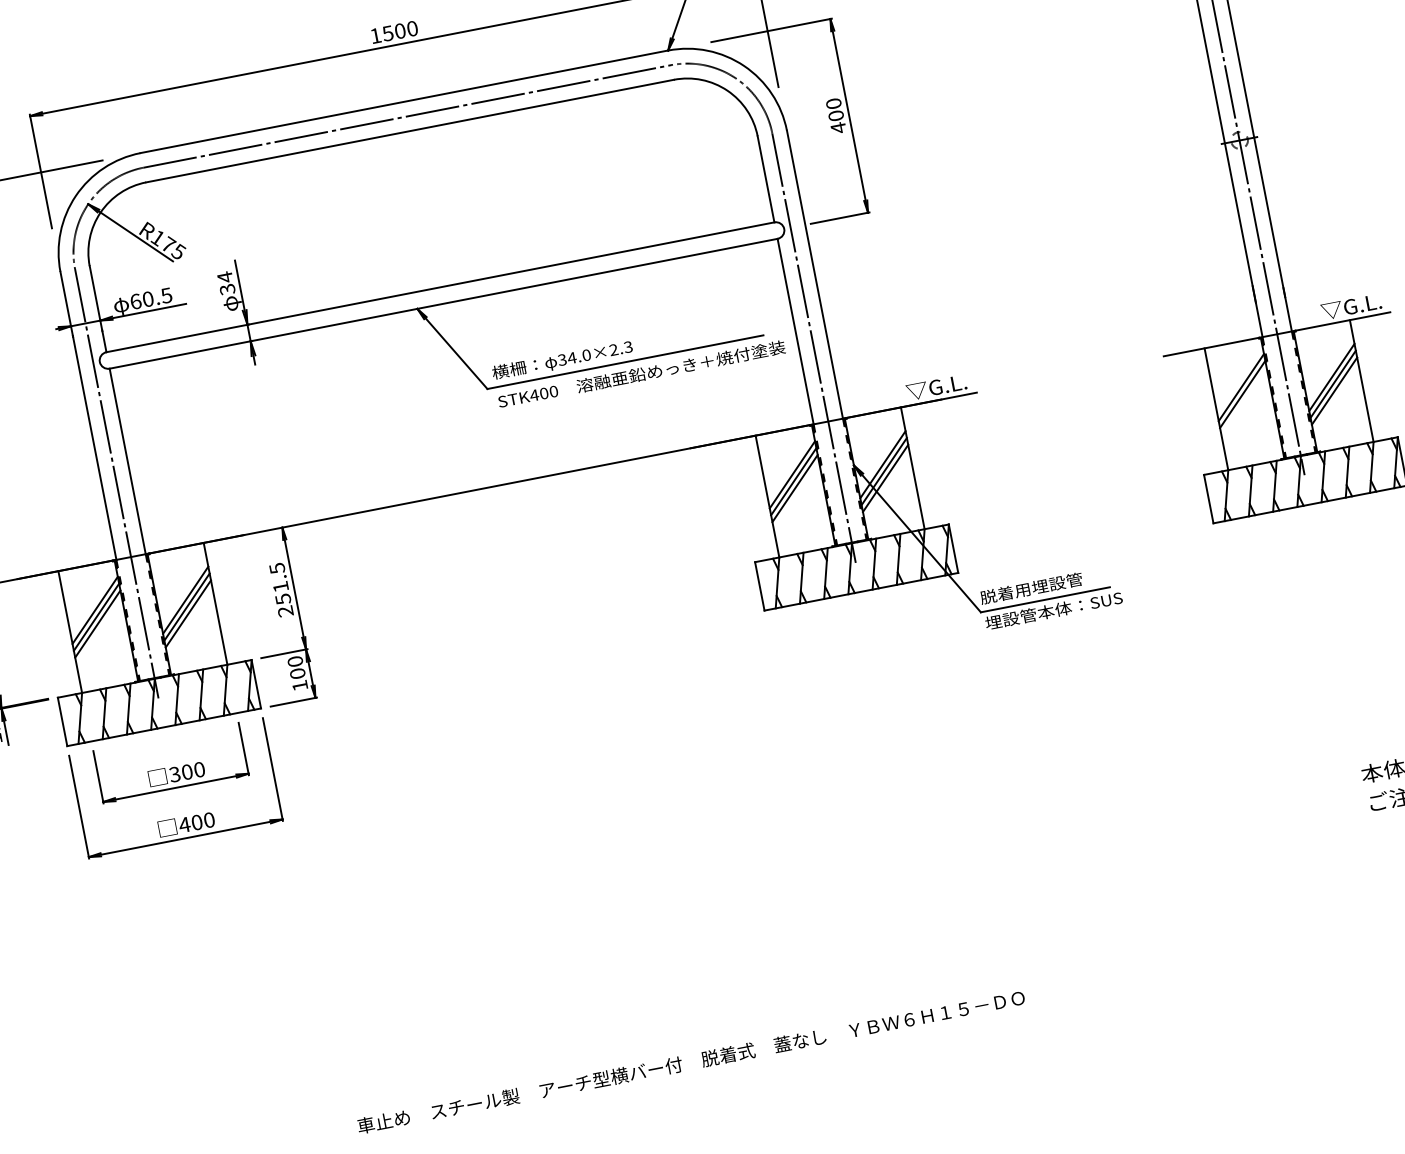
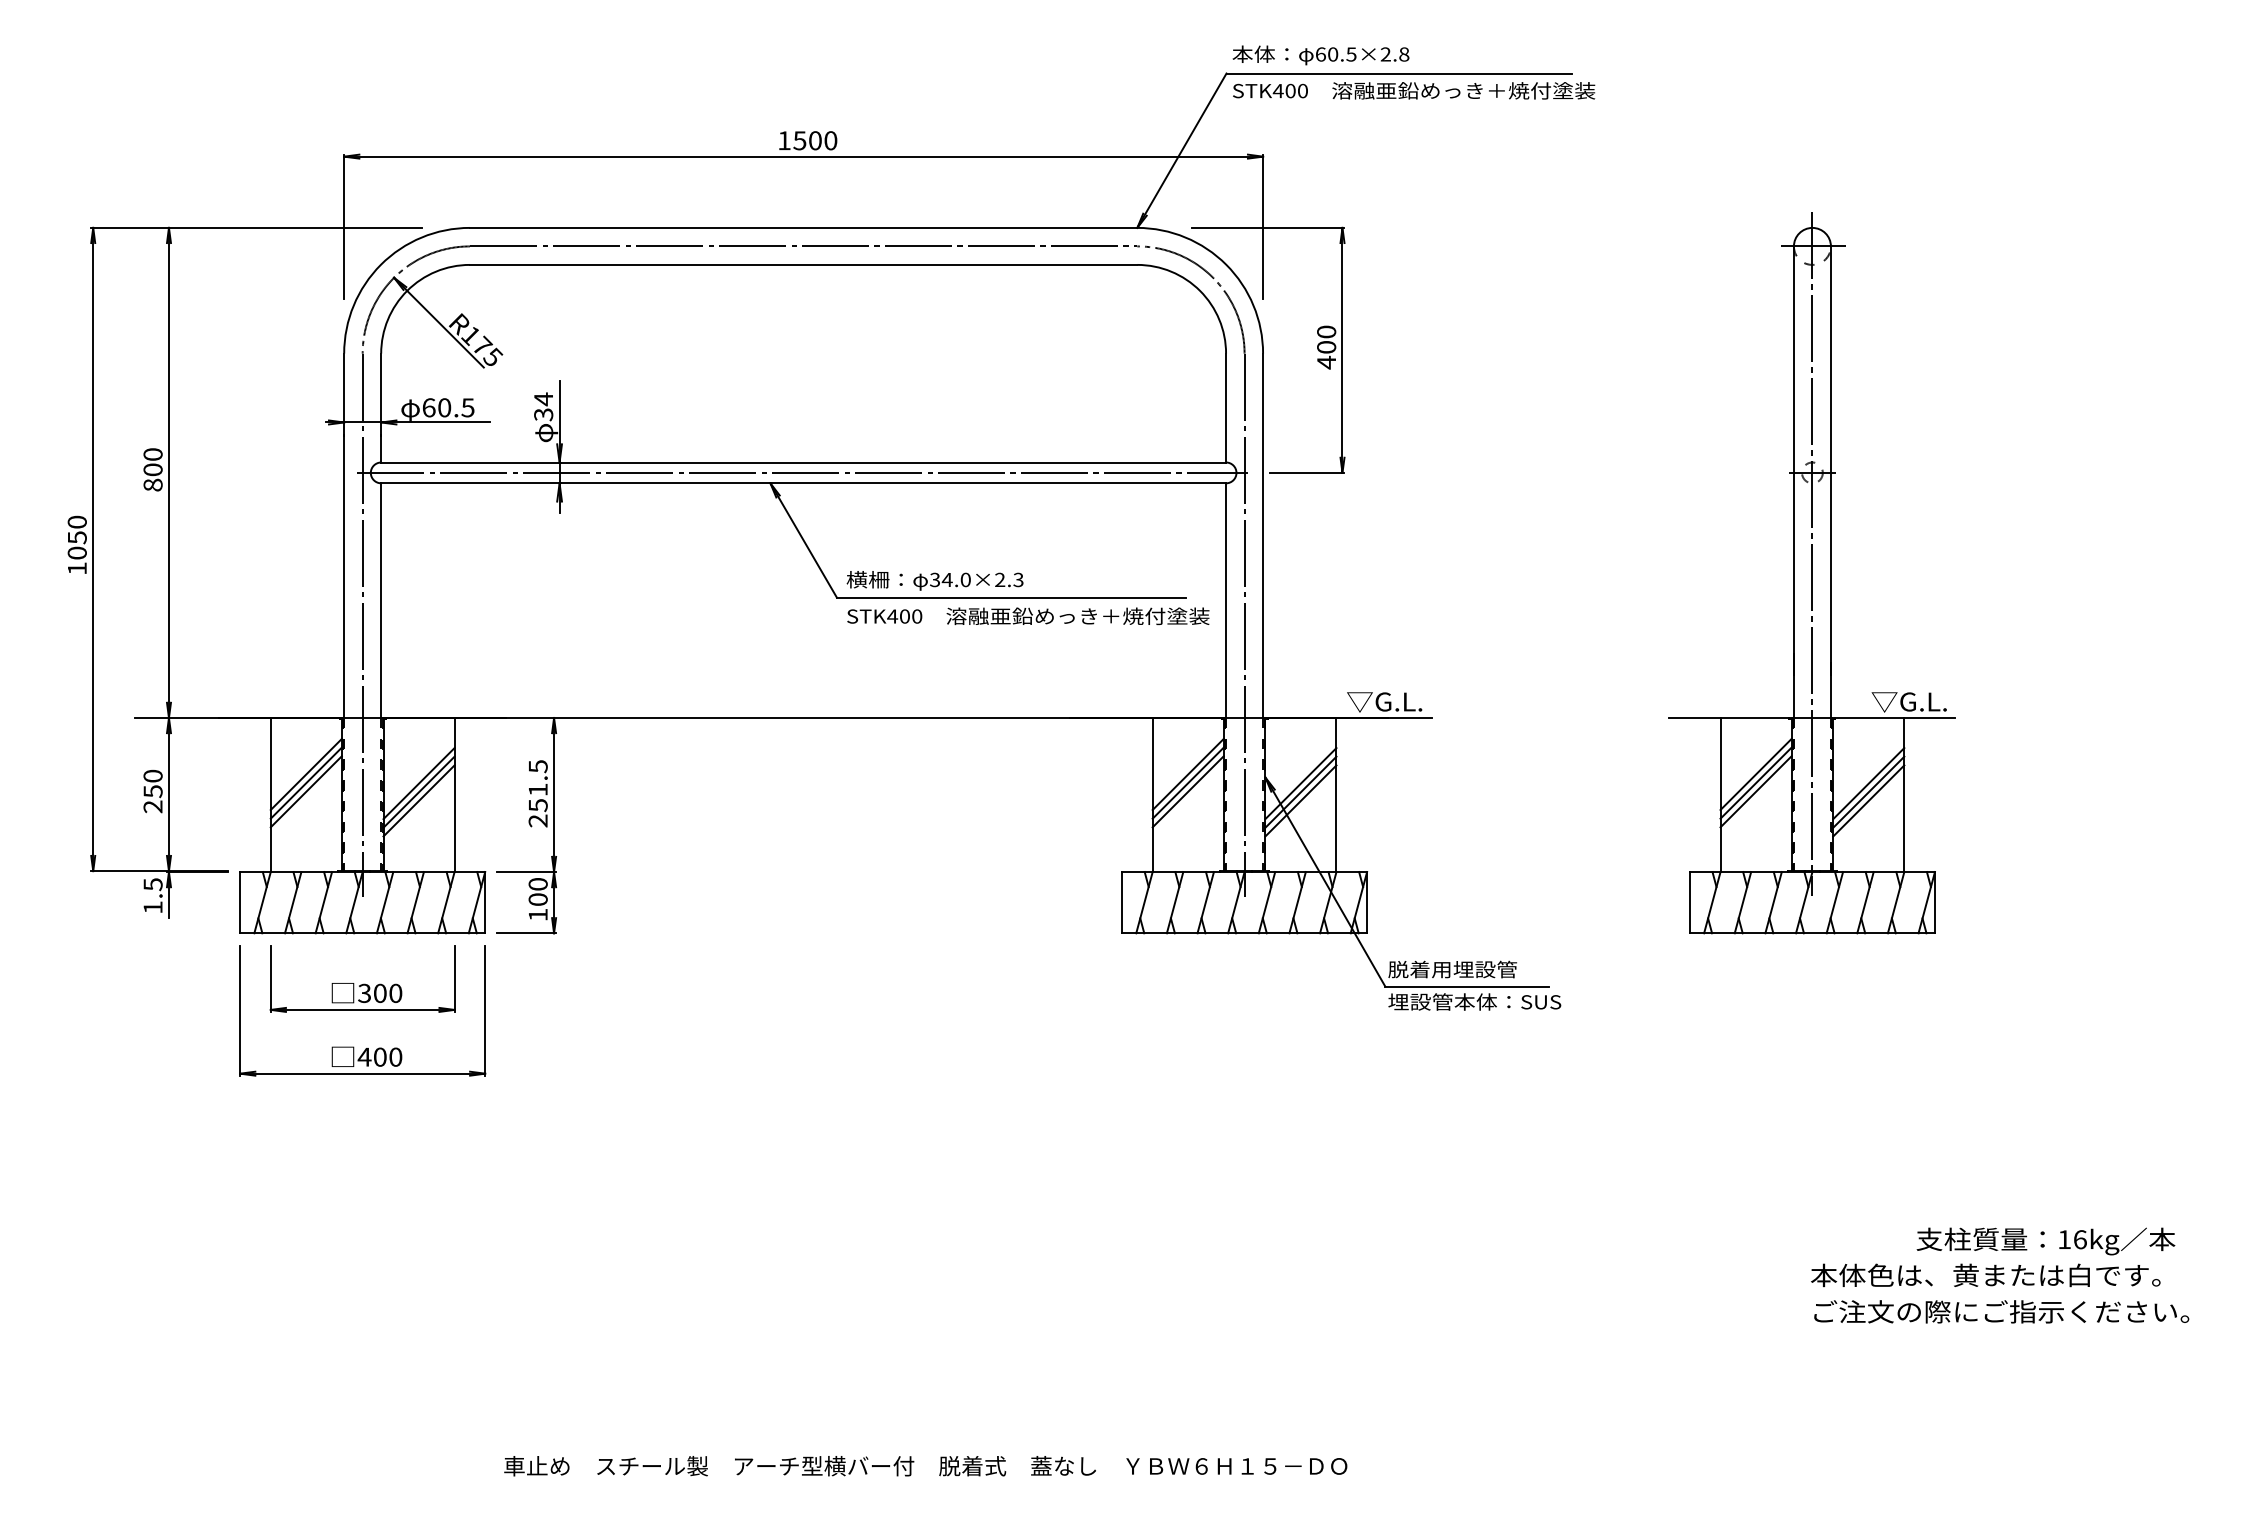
line: (440, 295) -> (801, 472), added
line: (1243, 401) -> (1755, 791), added

